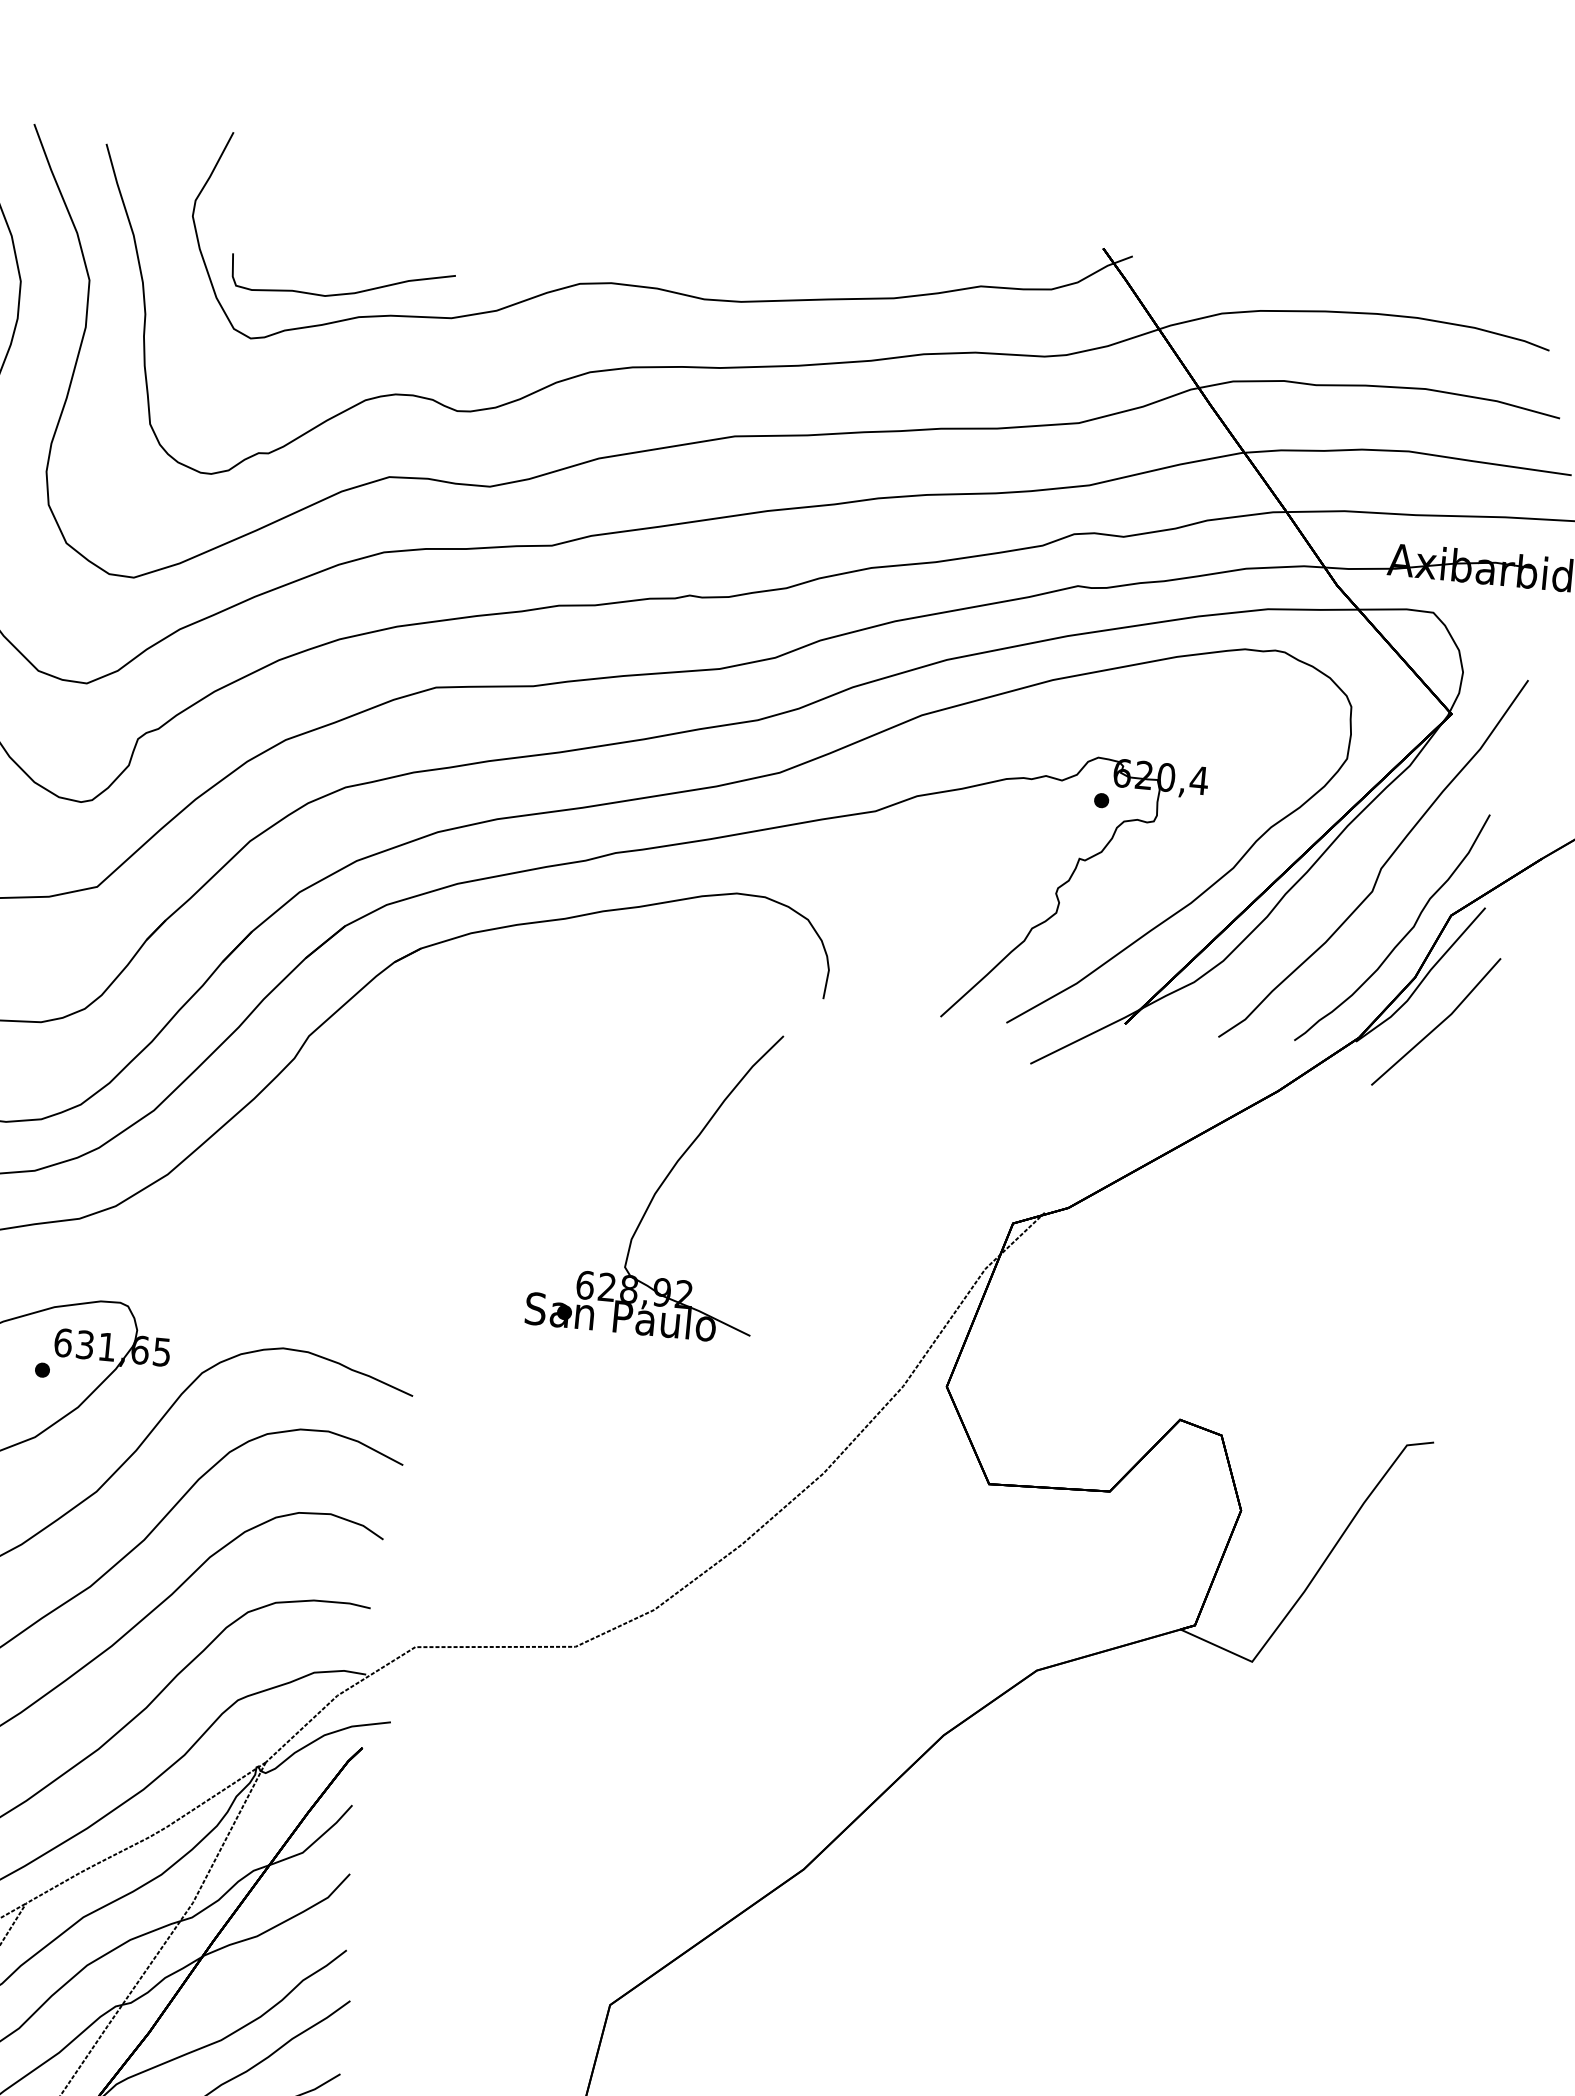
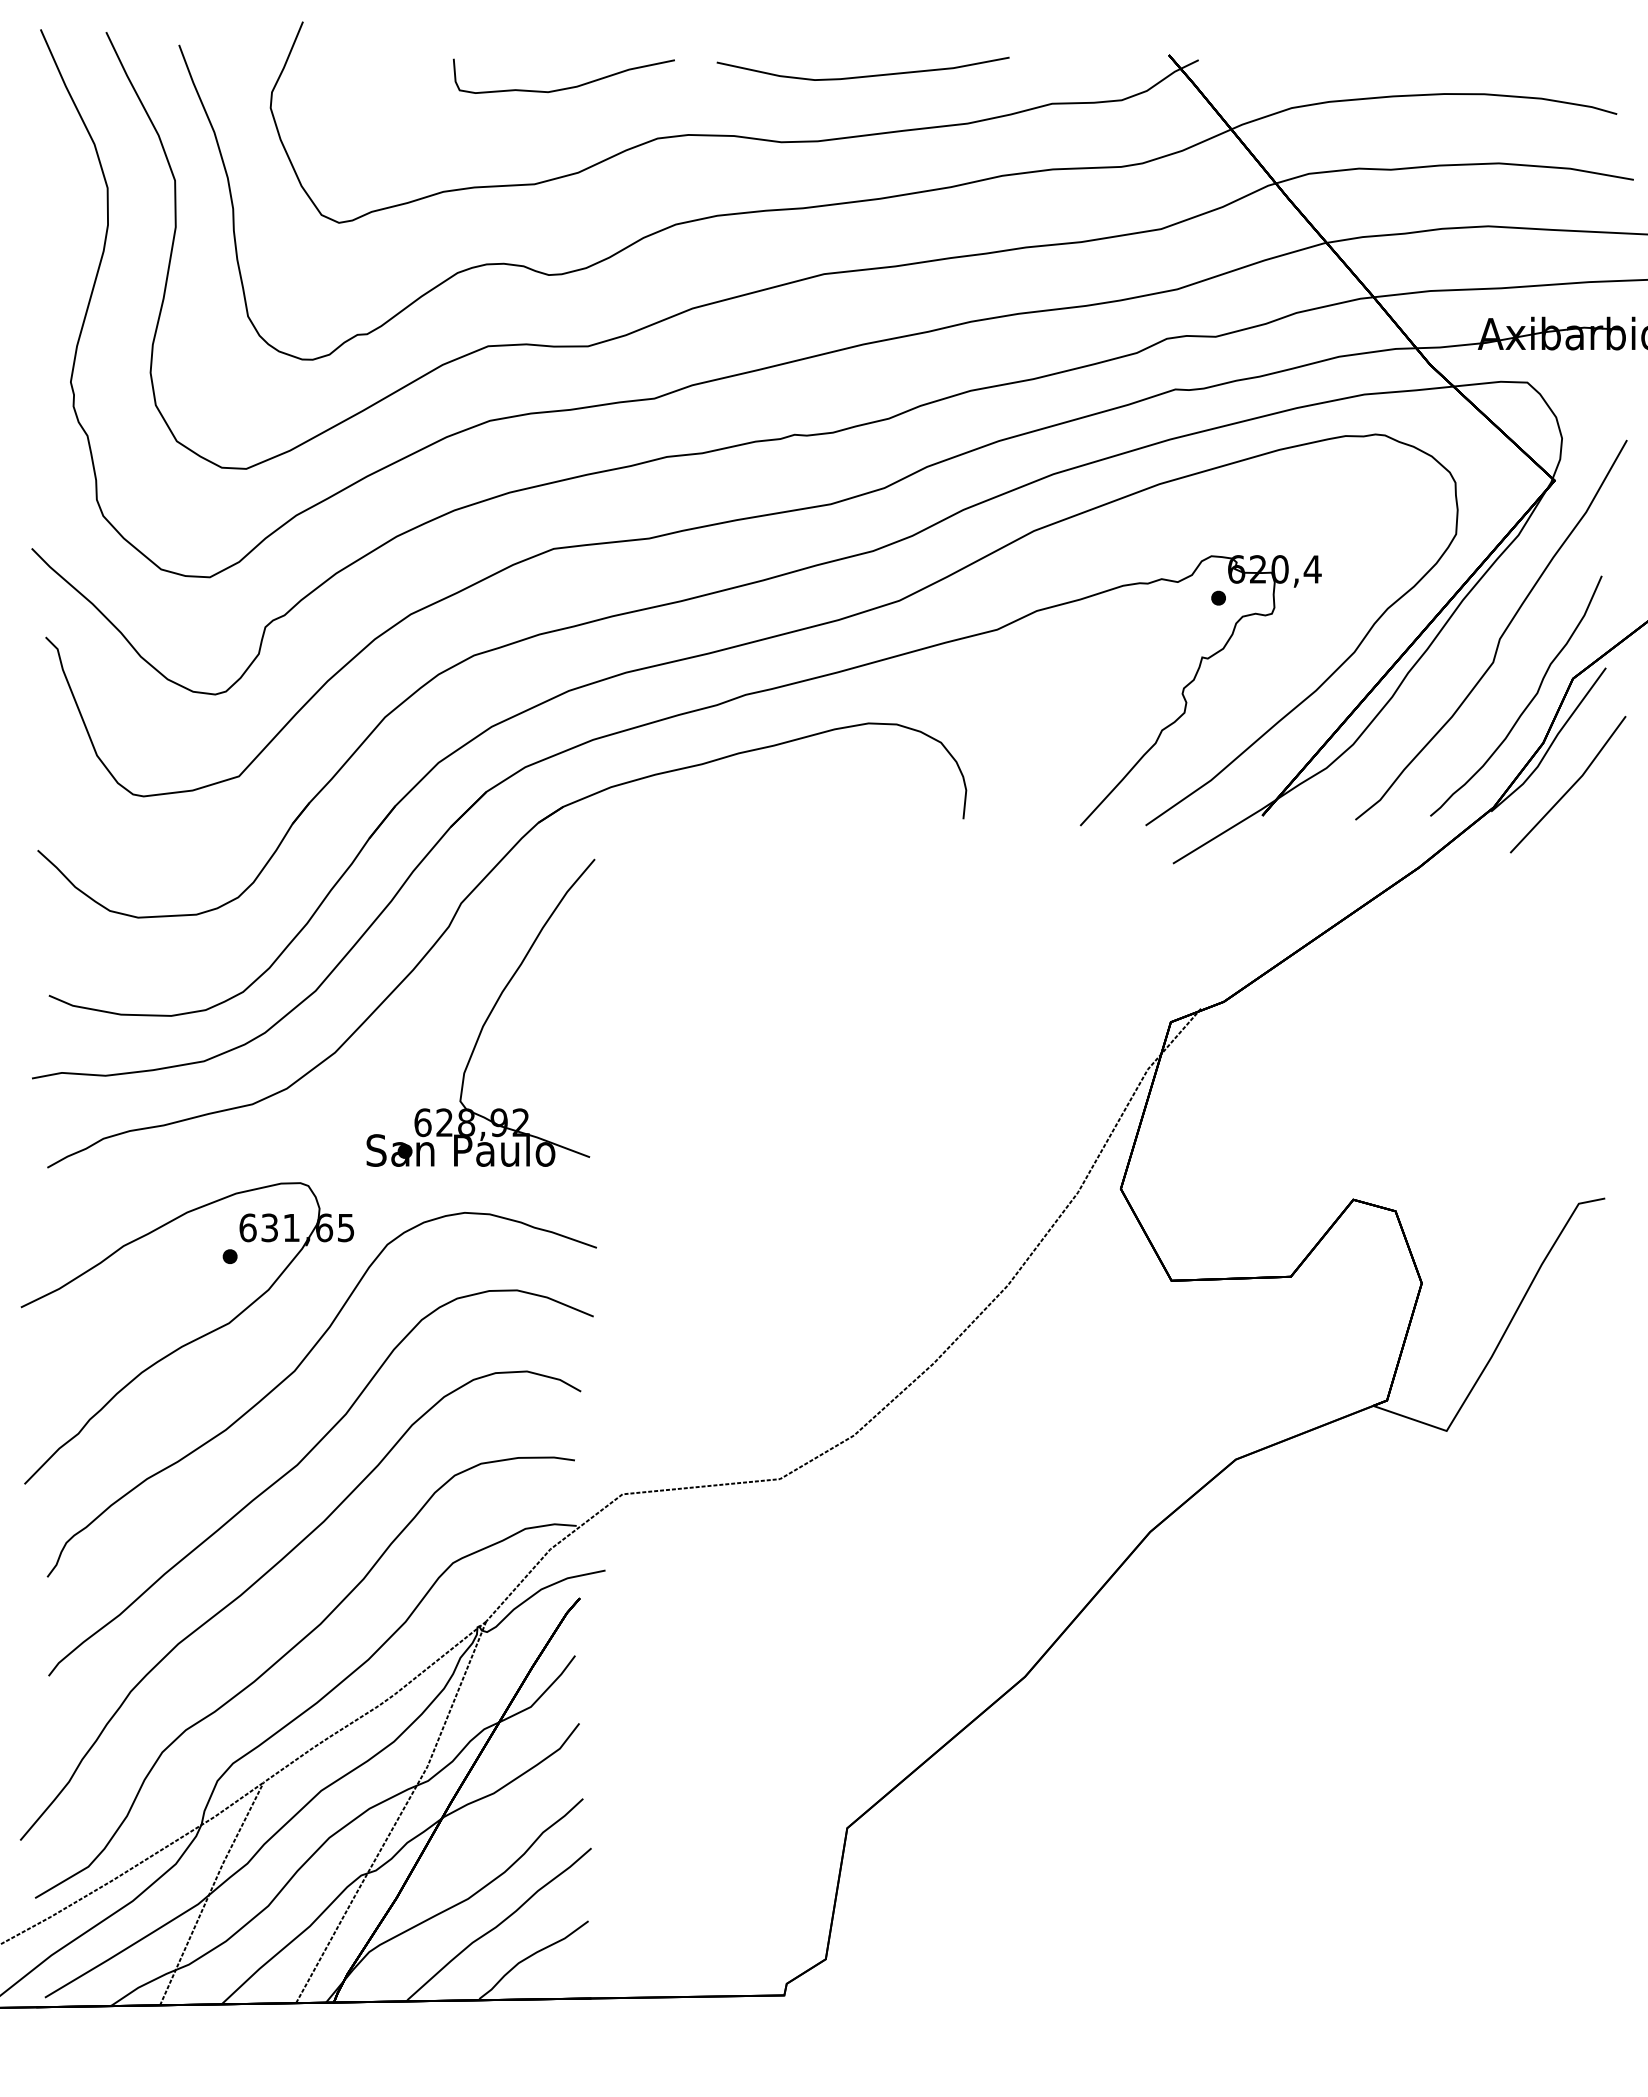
curve: (794, 240) -> (864, 75), added
curve: (344, 293) -> (566, 87), moved
part: (660, 1184) -> (487, 1016), moved

